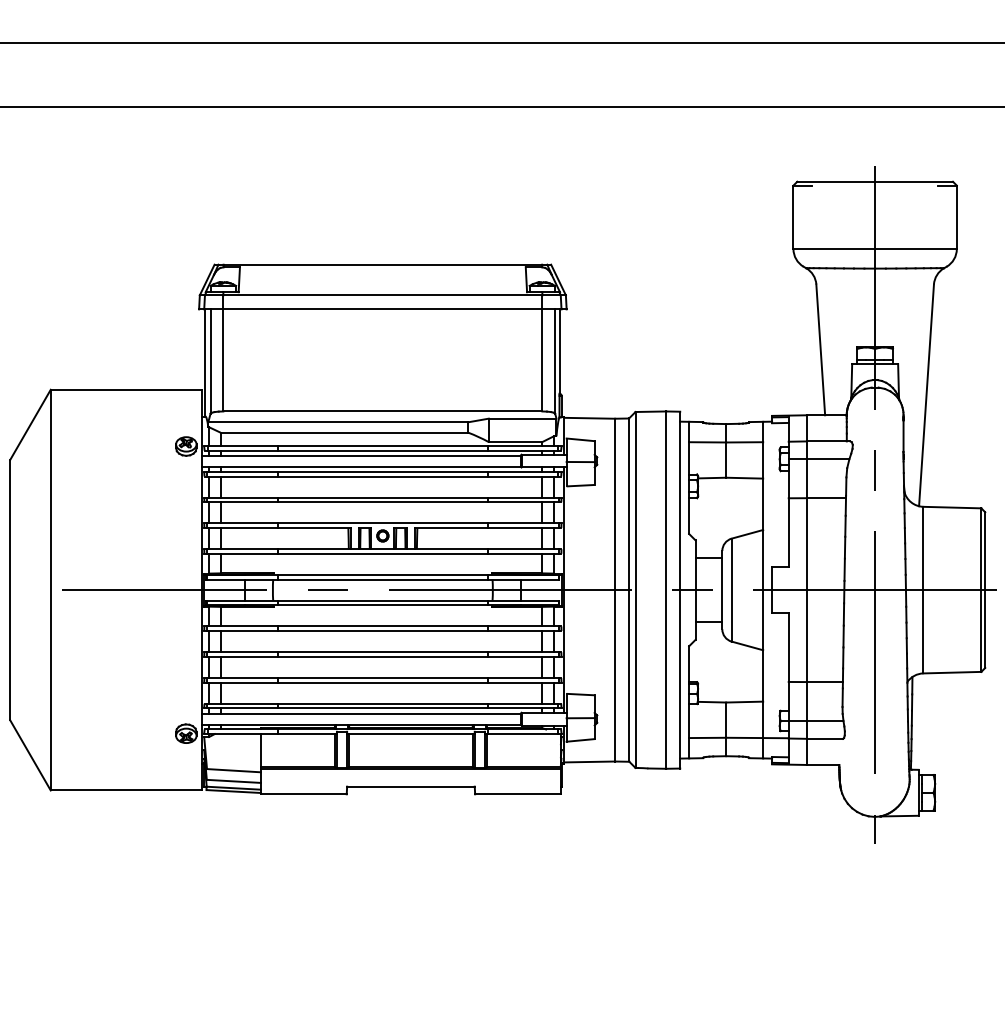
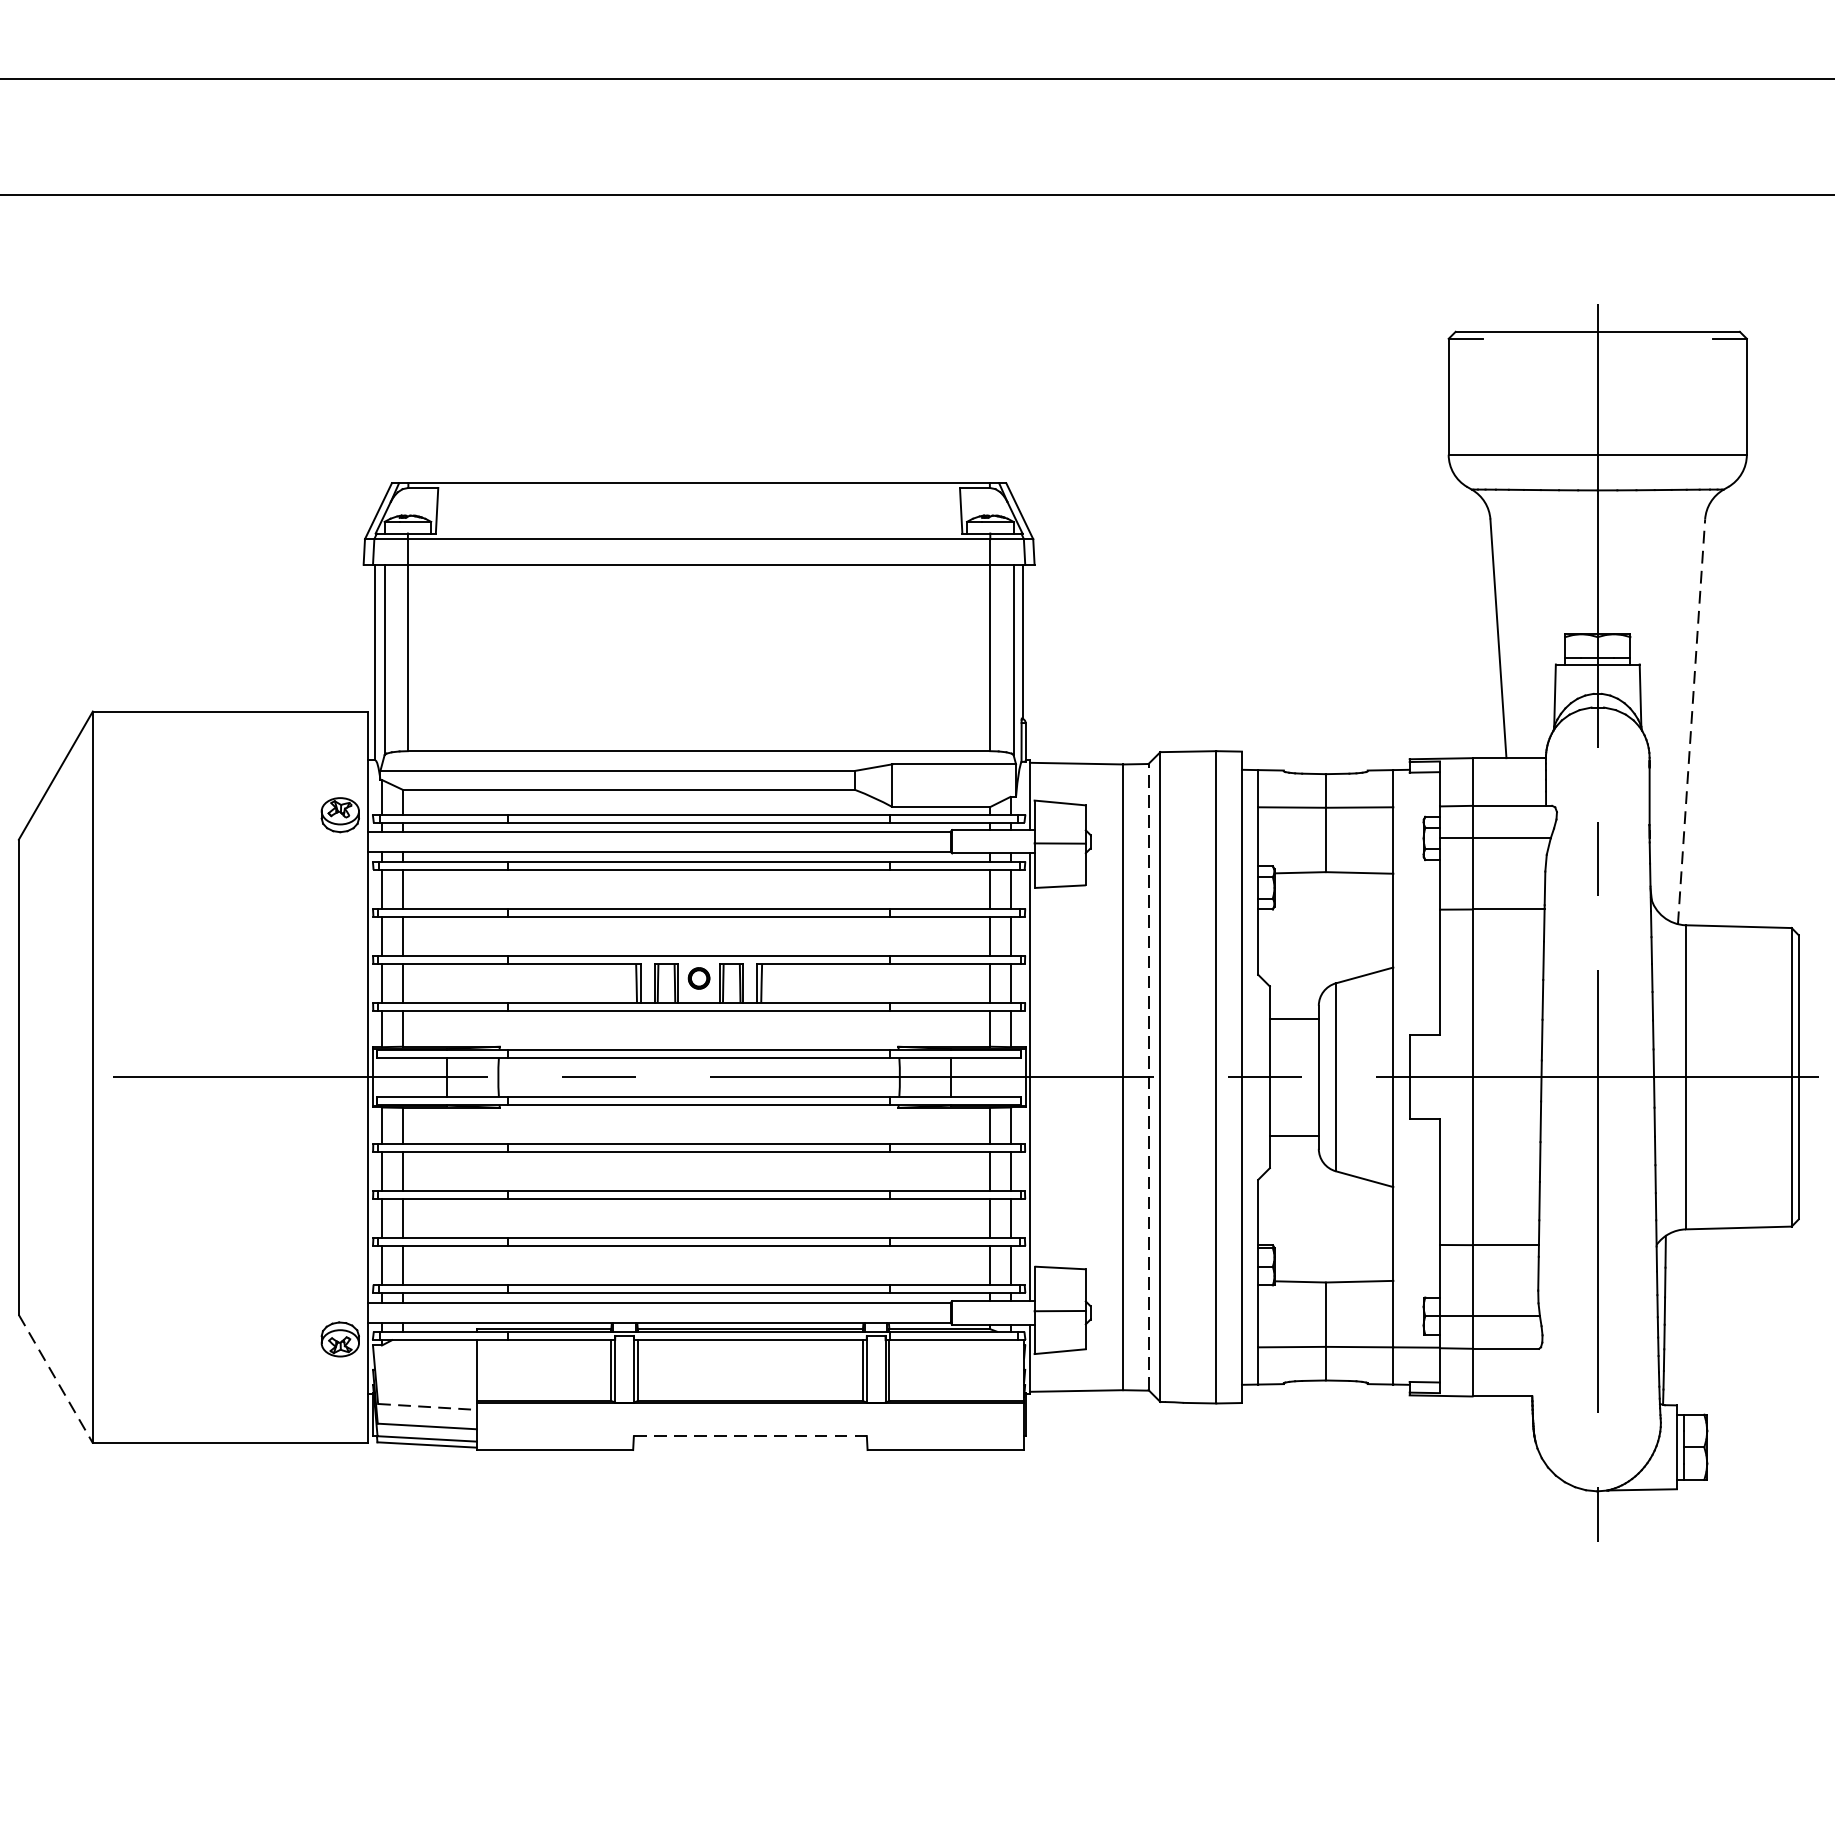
line: (926, 394) -> (1691, 720), solid -> dashed
line: (629, 589) -> (1149, 1076), solid -> dashed
line: (30, 755) -> (55, 1379), solid -> dashed
line: (234, 770) -> (428, 1406), solid -> dashed
line: (410, 786) -> (749, 1435), solid -> dashed

